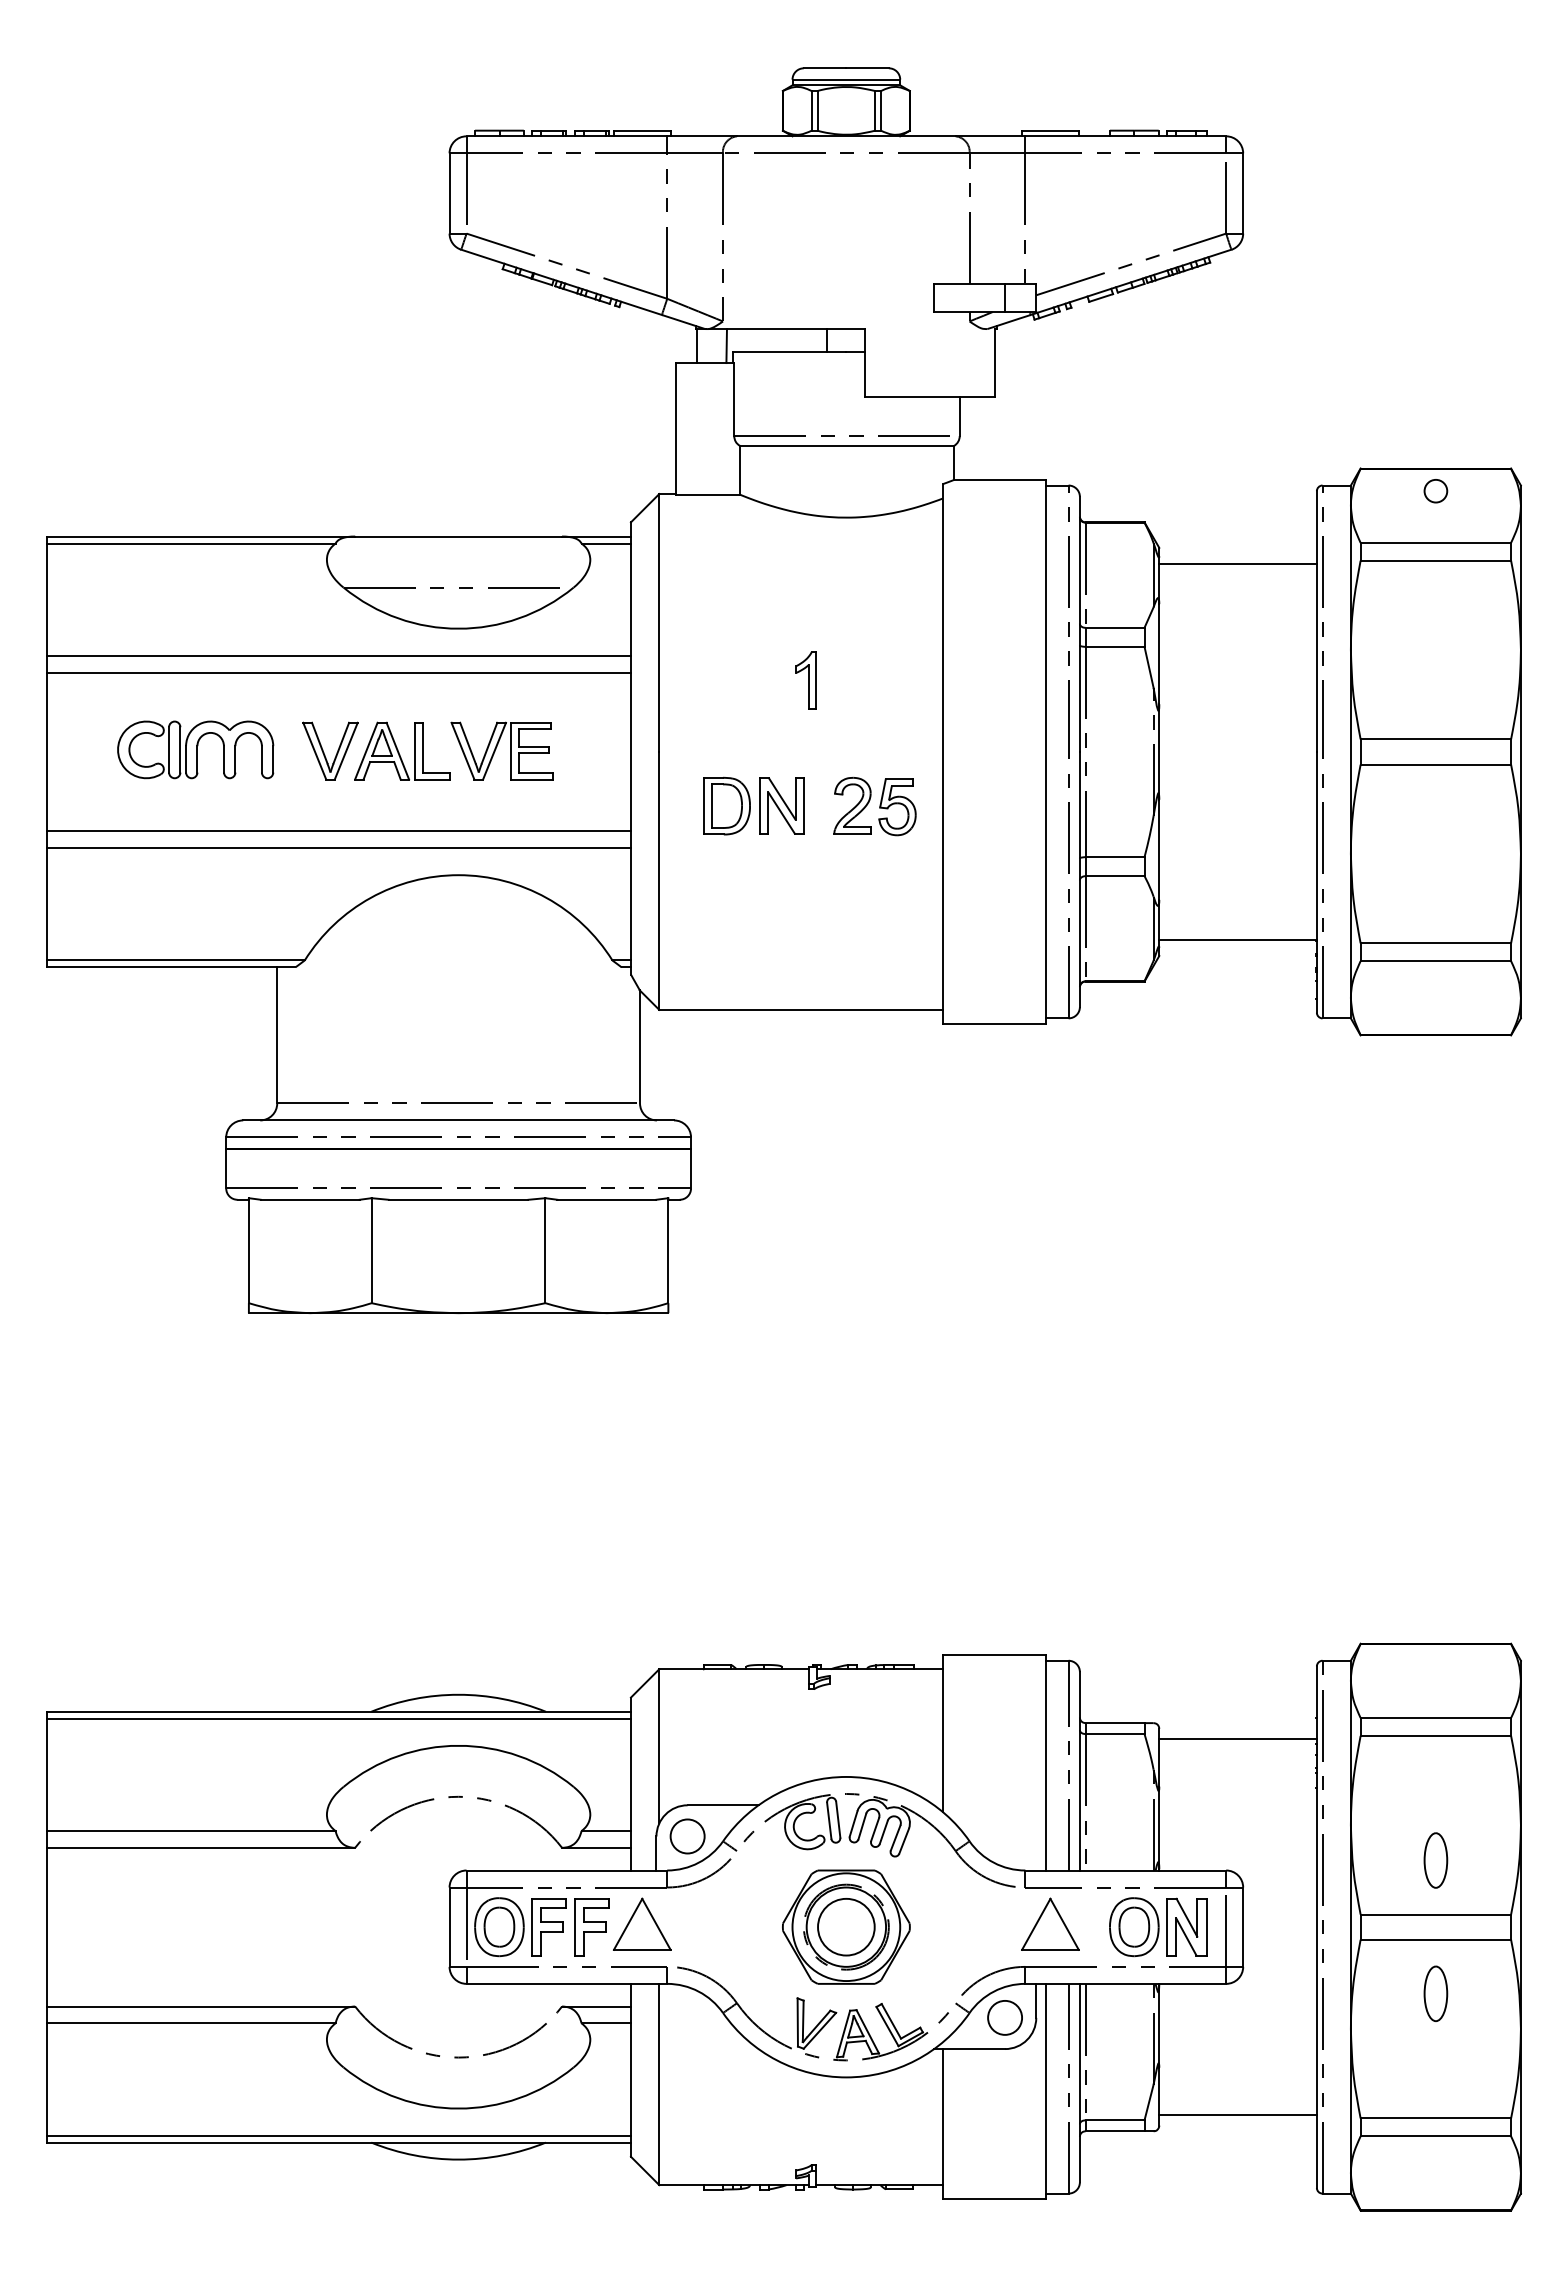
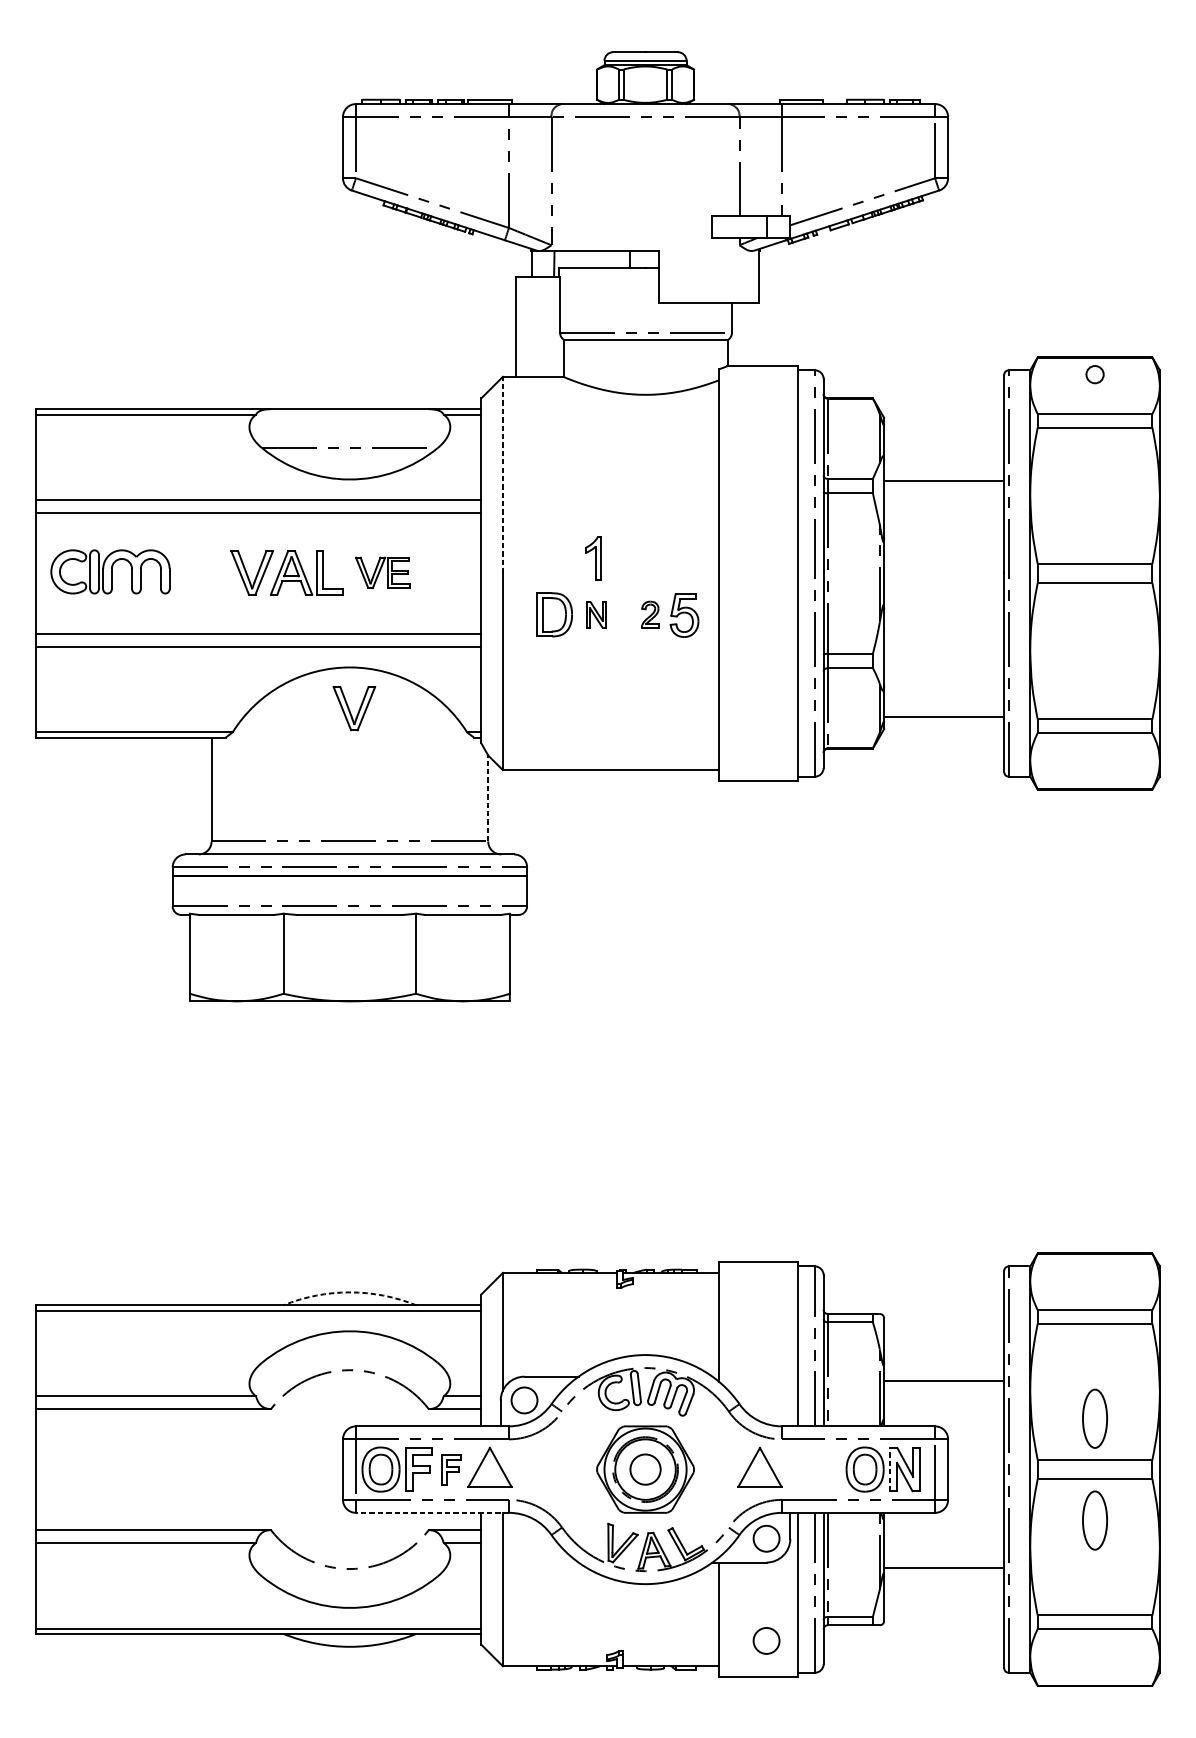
line: (1237, 563) -> (943, 480), moved
line: (659, 623) -> (503, 475), solid -> dashed
part: (805, 680) -> (593, 558), moved
part: (195, 749) -> (110, 571), moved
part: (501, 750) -> (382, 572), size x0.7
part: (781, 805) -> (596, 614), size x0.6
part: (852, 805) -> (650, 614), size x0.6
part: (458, 930) -> (349, 709), added
line: (640, 1046) -> (488, 798), solid -> dashed
arc: (458, 1694) -> (349, 1292), solid -> dashed
line: (1237, 1738) -> (943, 1380), moved
part: (1435, 1860) -> (1094, 1418), size x1.4
part: (1050, 1923) -> (760, 1466), moved
circle: (846, 1926) -> (645, 1469), size x0.7
line: (1166, 1926) -> (889, 1469), solid -> dashed
part: (591, 1927) -> (451, 1469), size x0.7
line: (566, 1983) -> (432, 1512), solid -> dashed
part: (1435, 1993) -> (1094, 1520), size x1.4
line: (1237, 2115) -> (943, 1568), moved
circle: (1004, 2151) -> (766, 1640), added

